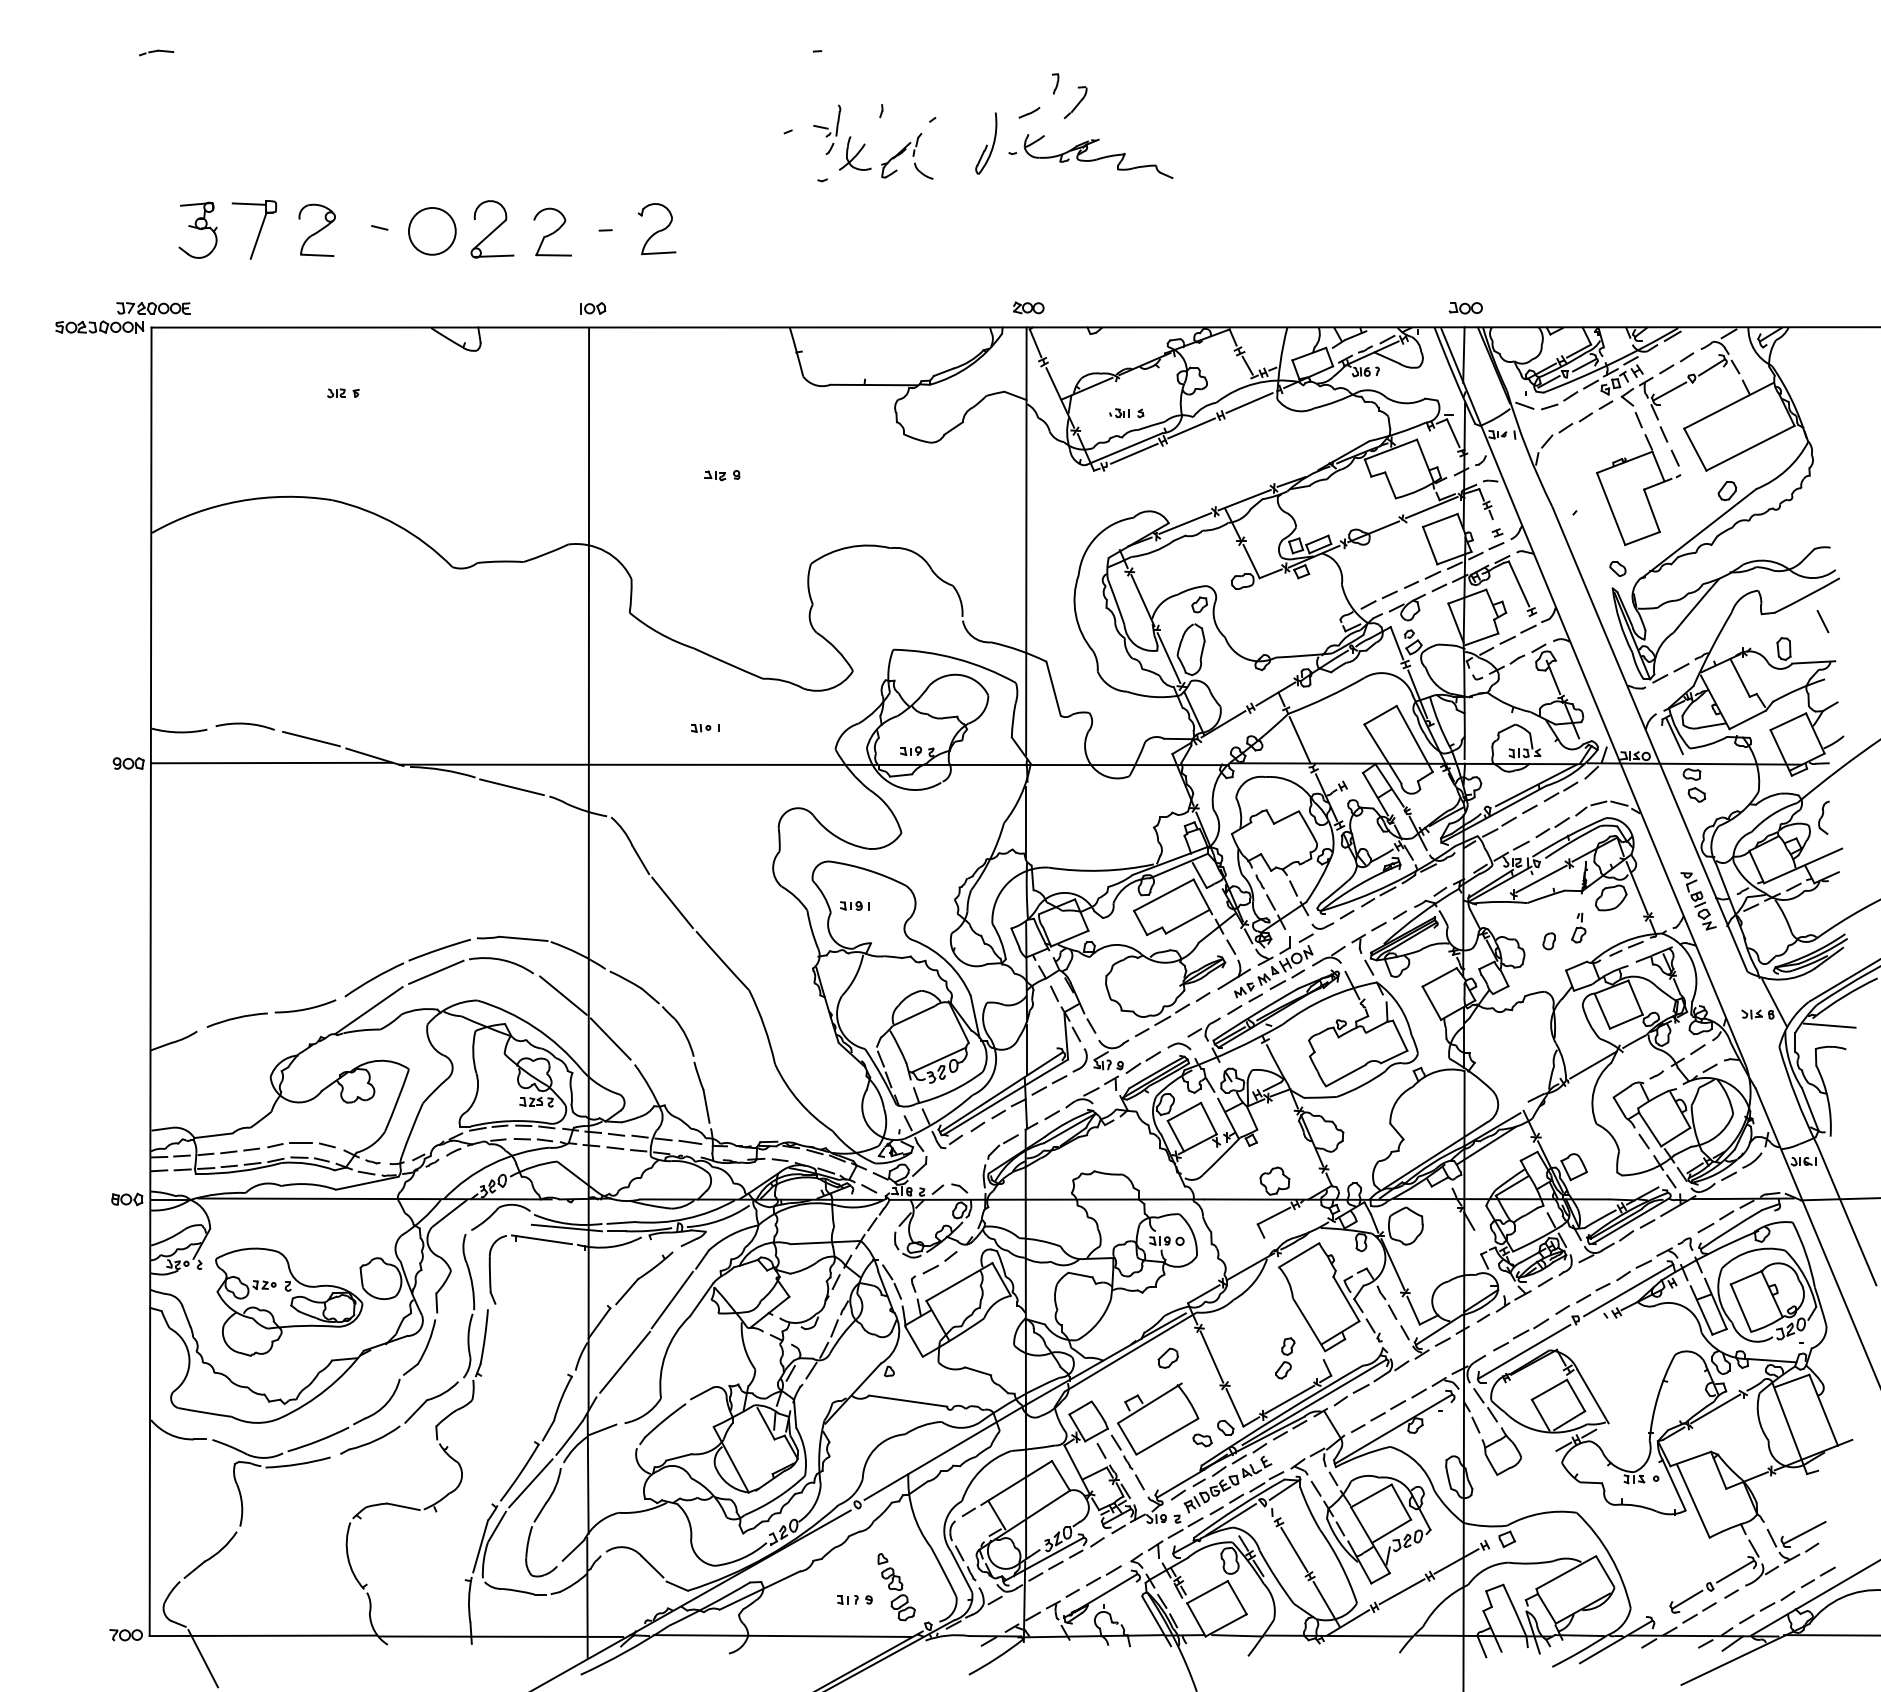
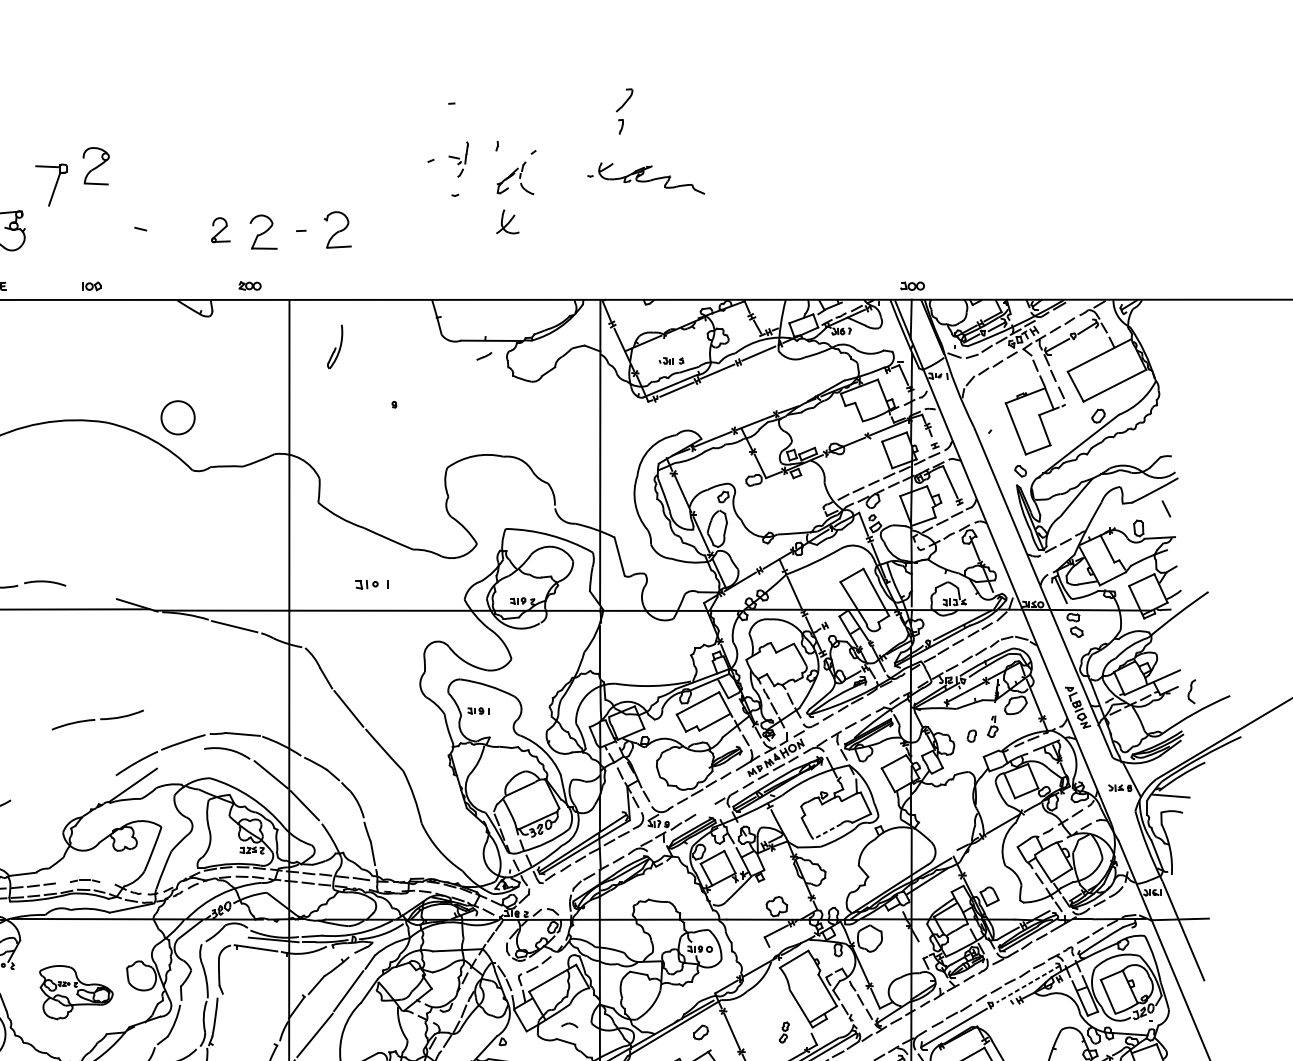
part: (1075, 102) -> (624, 100), moved
line: (1029, 112) -> (484, 356), moved
part: (986, 143) -> (335, 346), moved
part: (855, 153) -> (507, 221), moved
part: (254, 229) -> (51, 184), moved
part: (316, 229) -> (95, 165), moved
part: (492, 229) -> (220, 230), size x0.6
circle: (432, 231) -> (178, 417), moved
part: (1028, 307) -> (249, 285), moved
part: (593, 308) -> (92, 286), moved
part: (343, 393) -> (114, 346), removed
part: (715, 475) -> (379, 405), removed
part: (705, 728) -> (372, 584), size x1.6
line: (311, 738) -> (92, 592), removed
part: (1823, 817) -> (1191, 691), moved
line: (436, 971) -> (181, 757), removed
part: (271, 1013) -> (97, 719), moved
part: (1179, 1046) -> (569, 1025), moved
line: (1345, 1075) -> (827, 831), solid -> dashed
part: (301, 1145) -> (85, 881), size x0.6
line: (1628, 1290) -> (1028, 984), solid -> dashed
part: (289, 1301) -> (76, 992), size x0.7
part: (1285, 1358) -> (784, 1032), size x0.7

